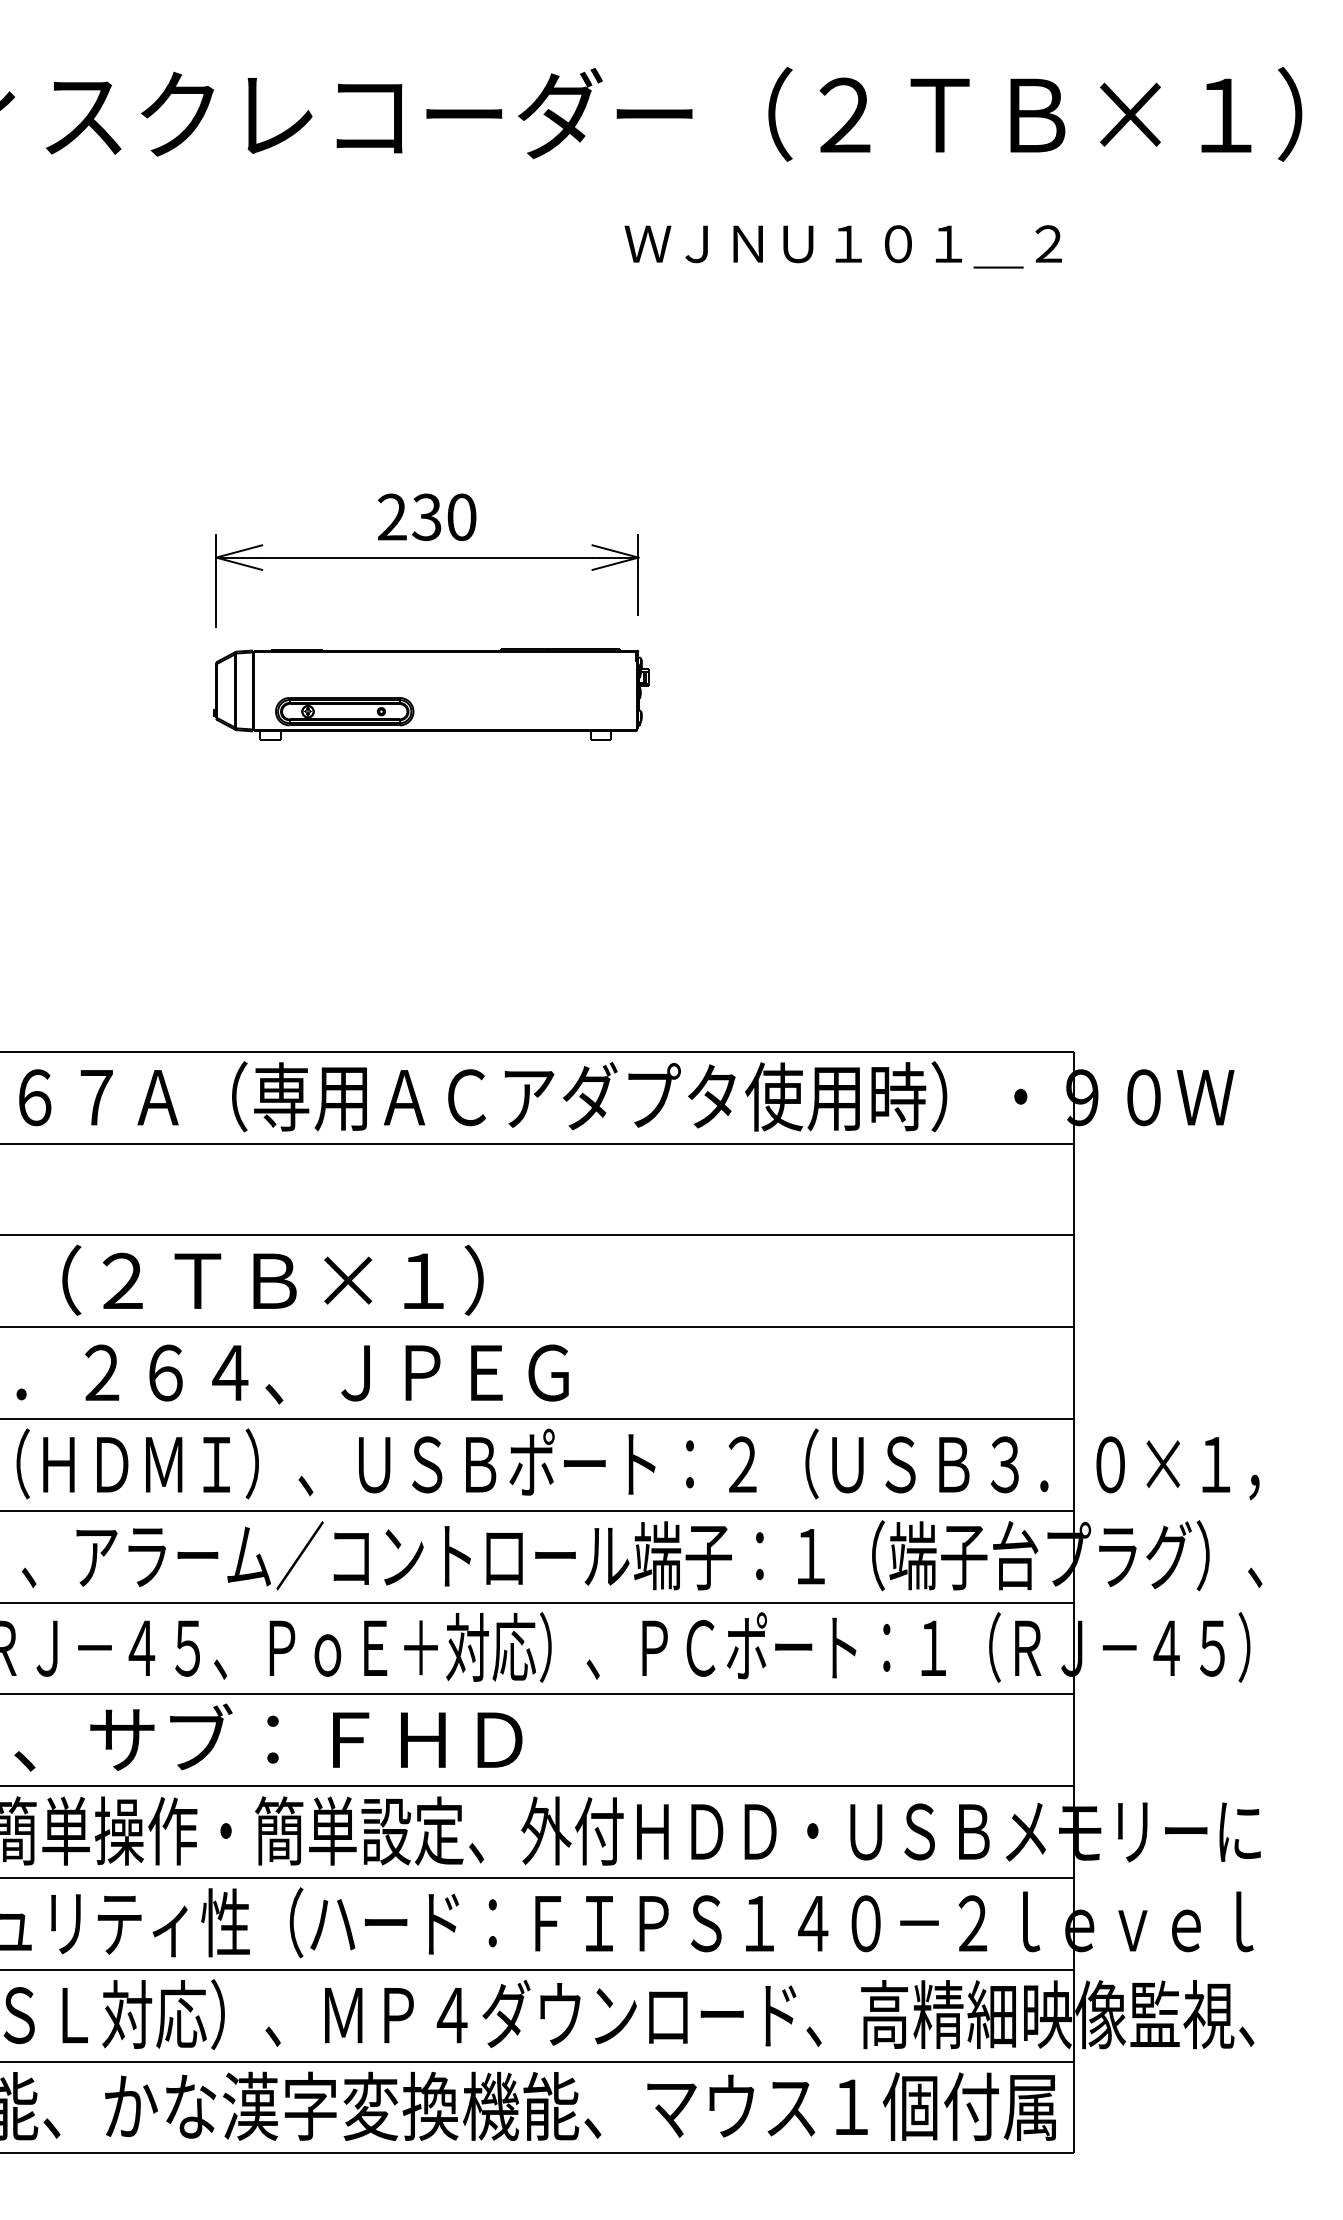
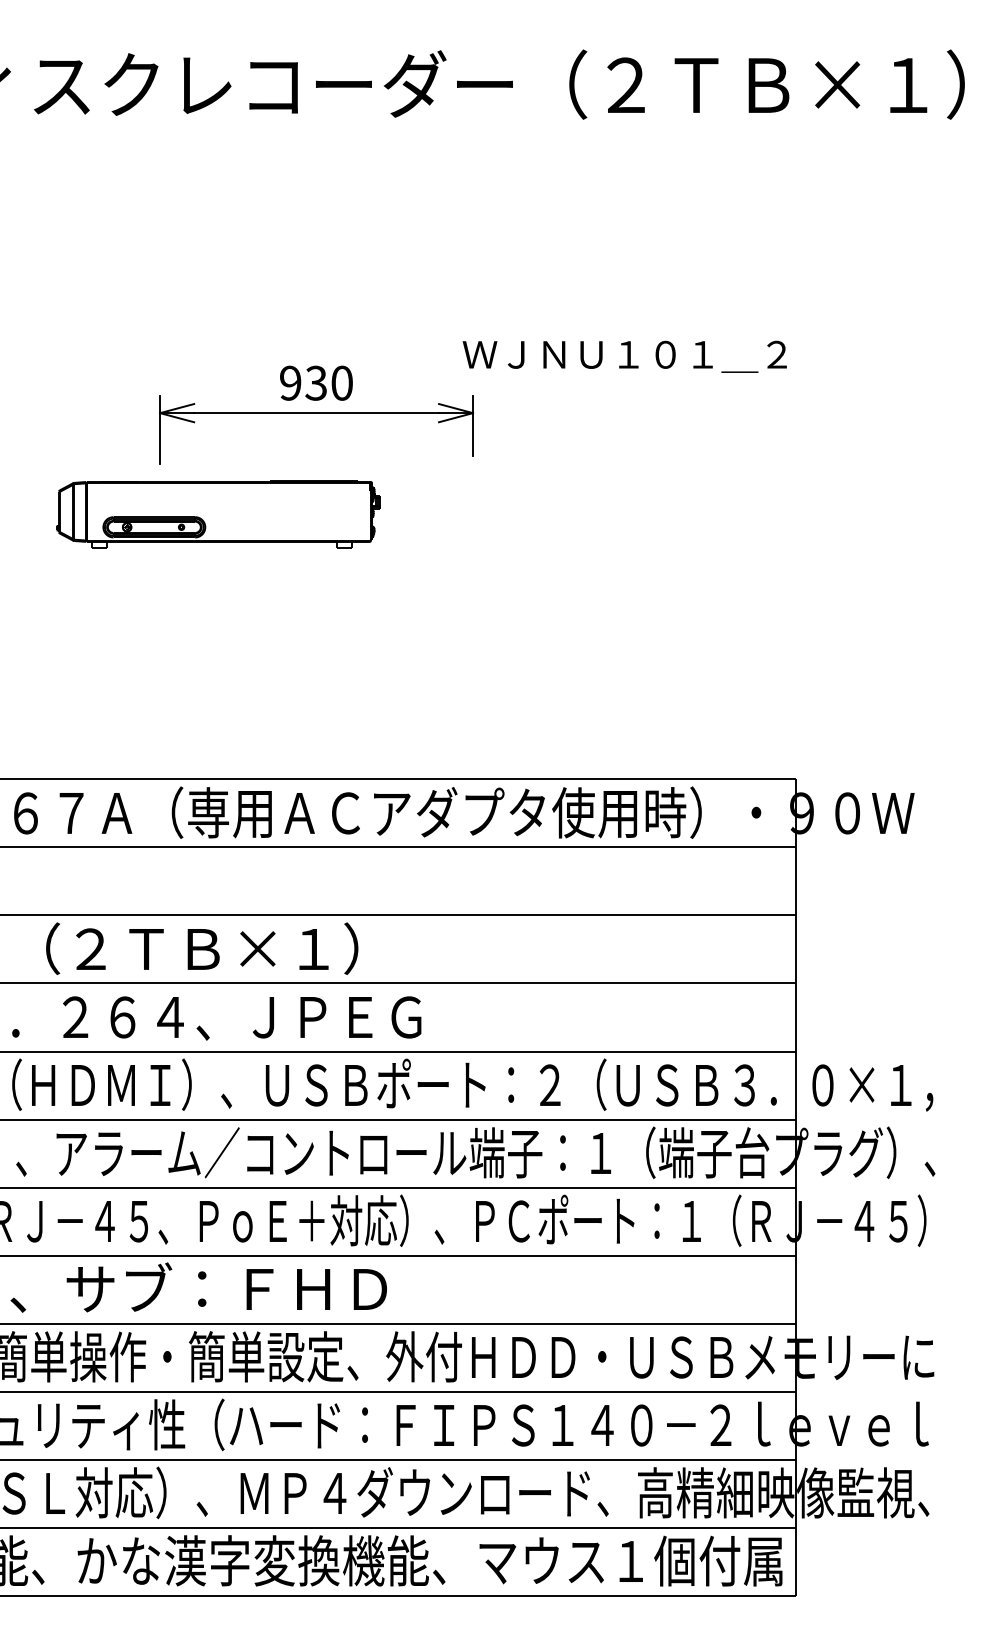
text: (842, 246) -> (624, 356), moved
text: (392, 517) -> (290, 383), 230 -> 930
part: (431, 694) -> (218, 514), moved

